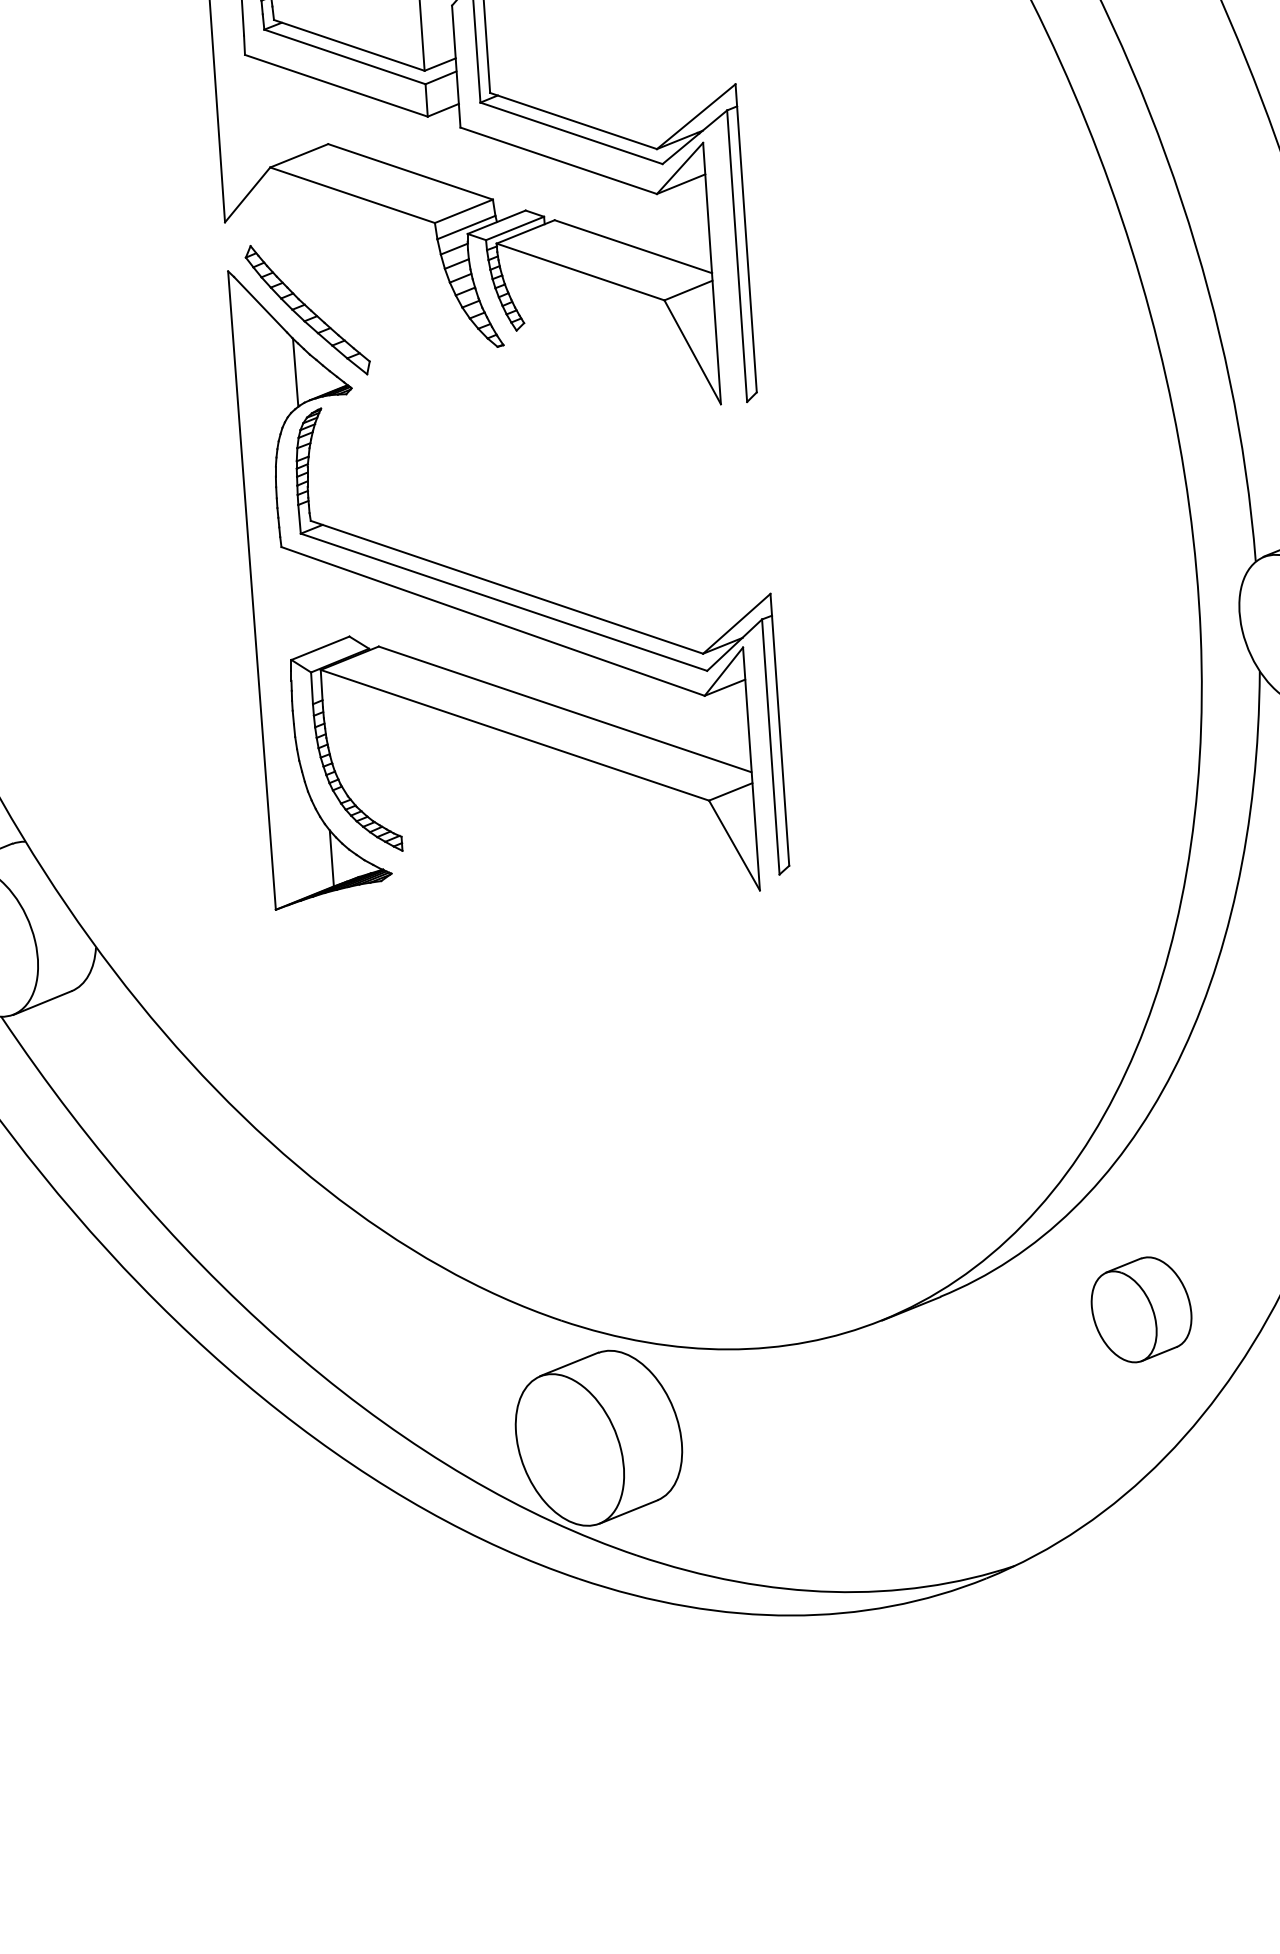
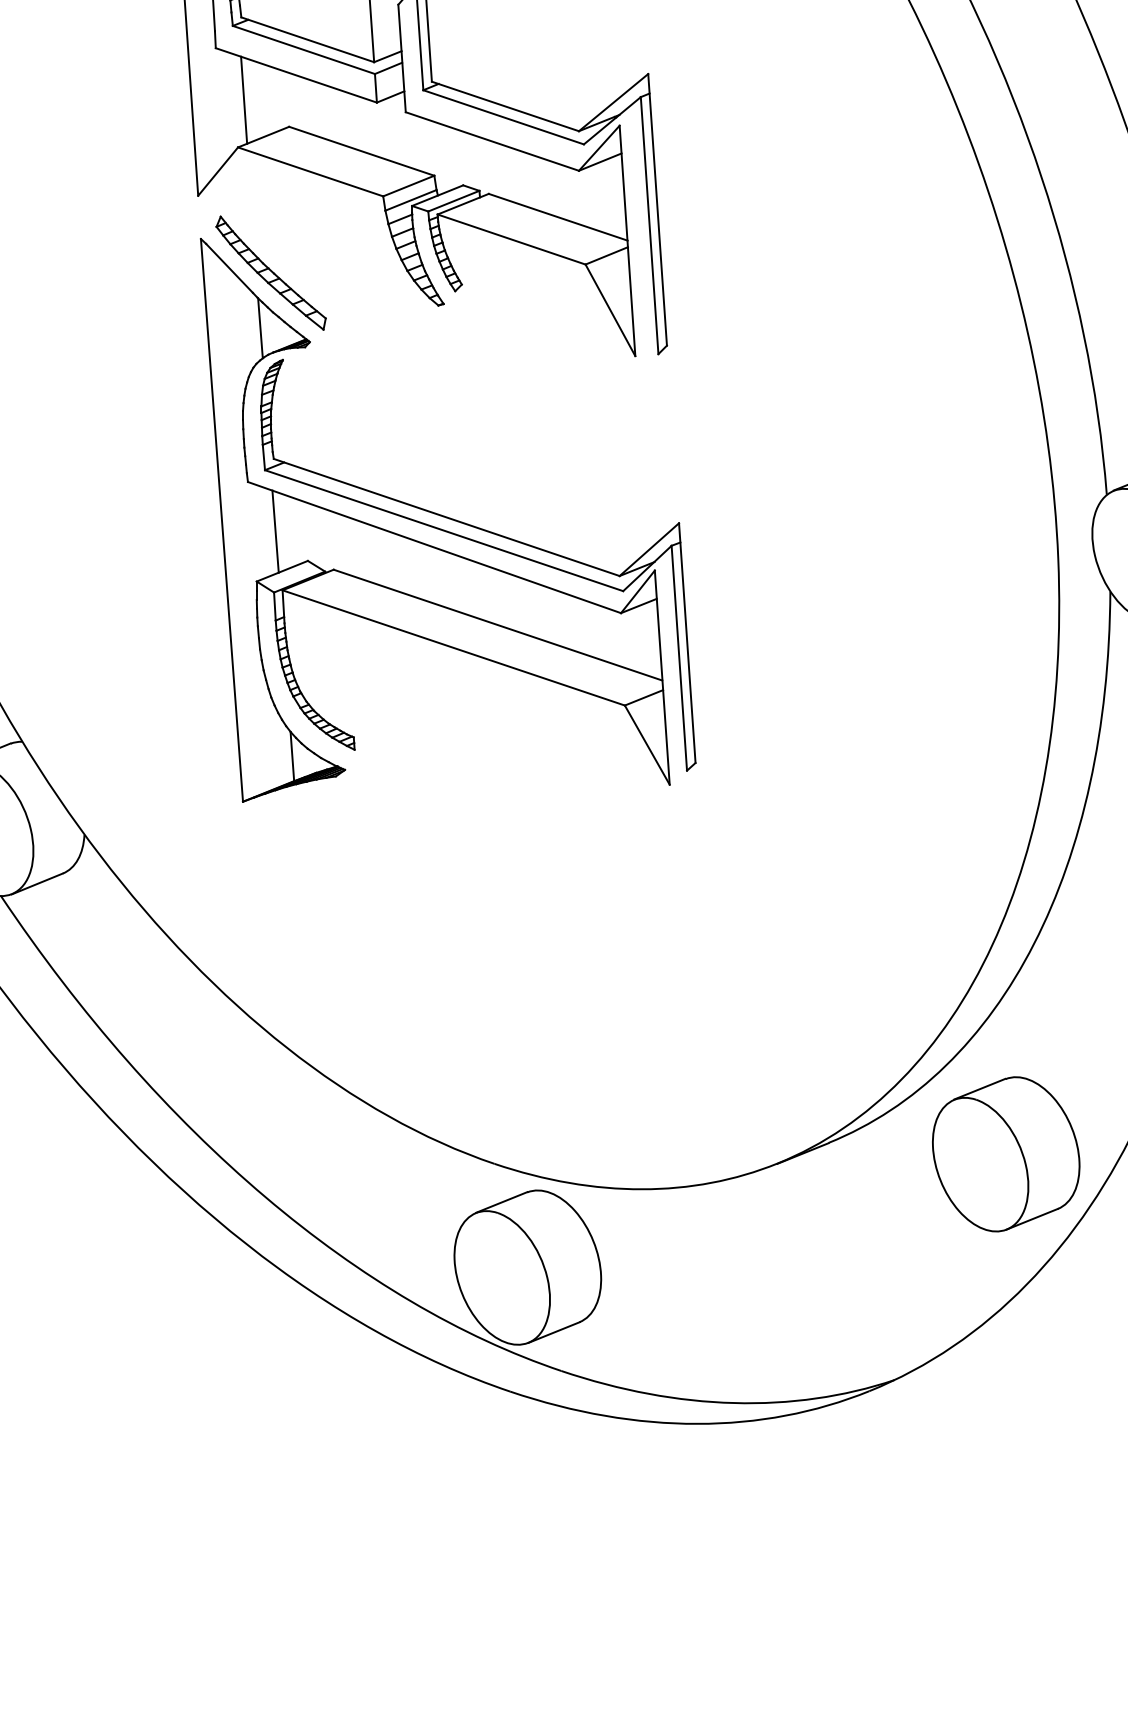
line: (276, 113) -> (243, 99), added
line: (312, 603) -> (275, 531), added
part: (1141, 1309) -> (1006, 1154), size x1.67

